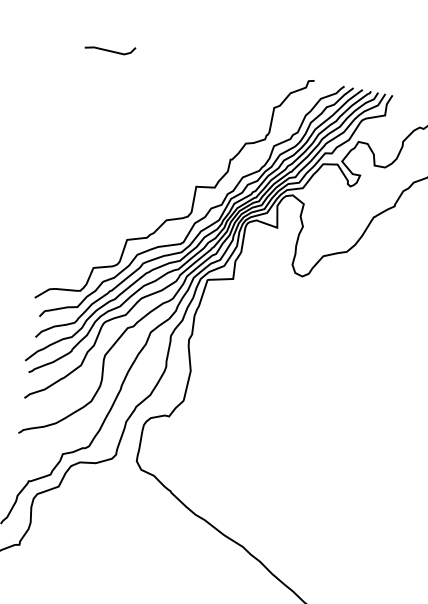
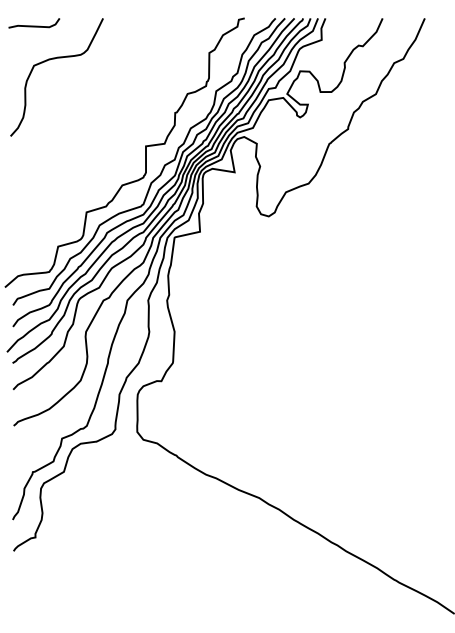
curve: (124, 86) -> (55, 59), added

